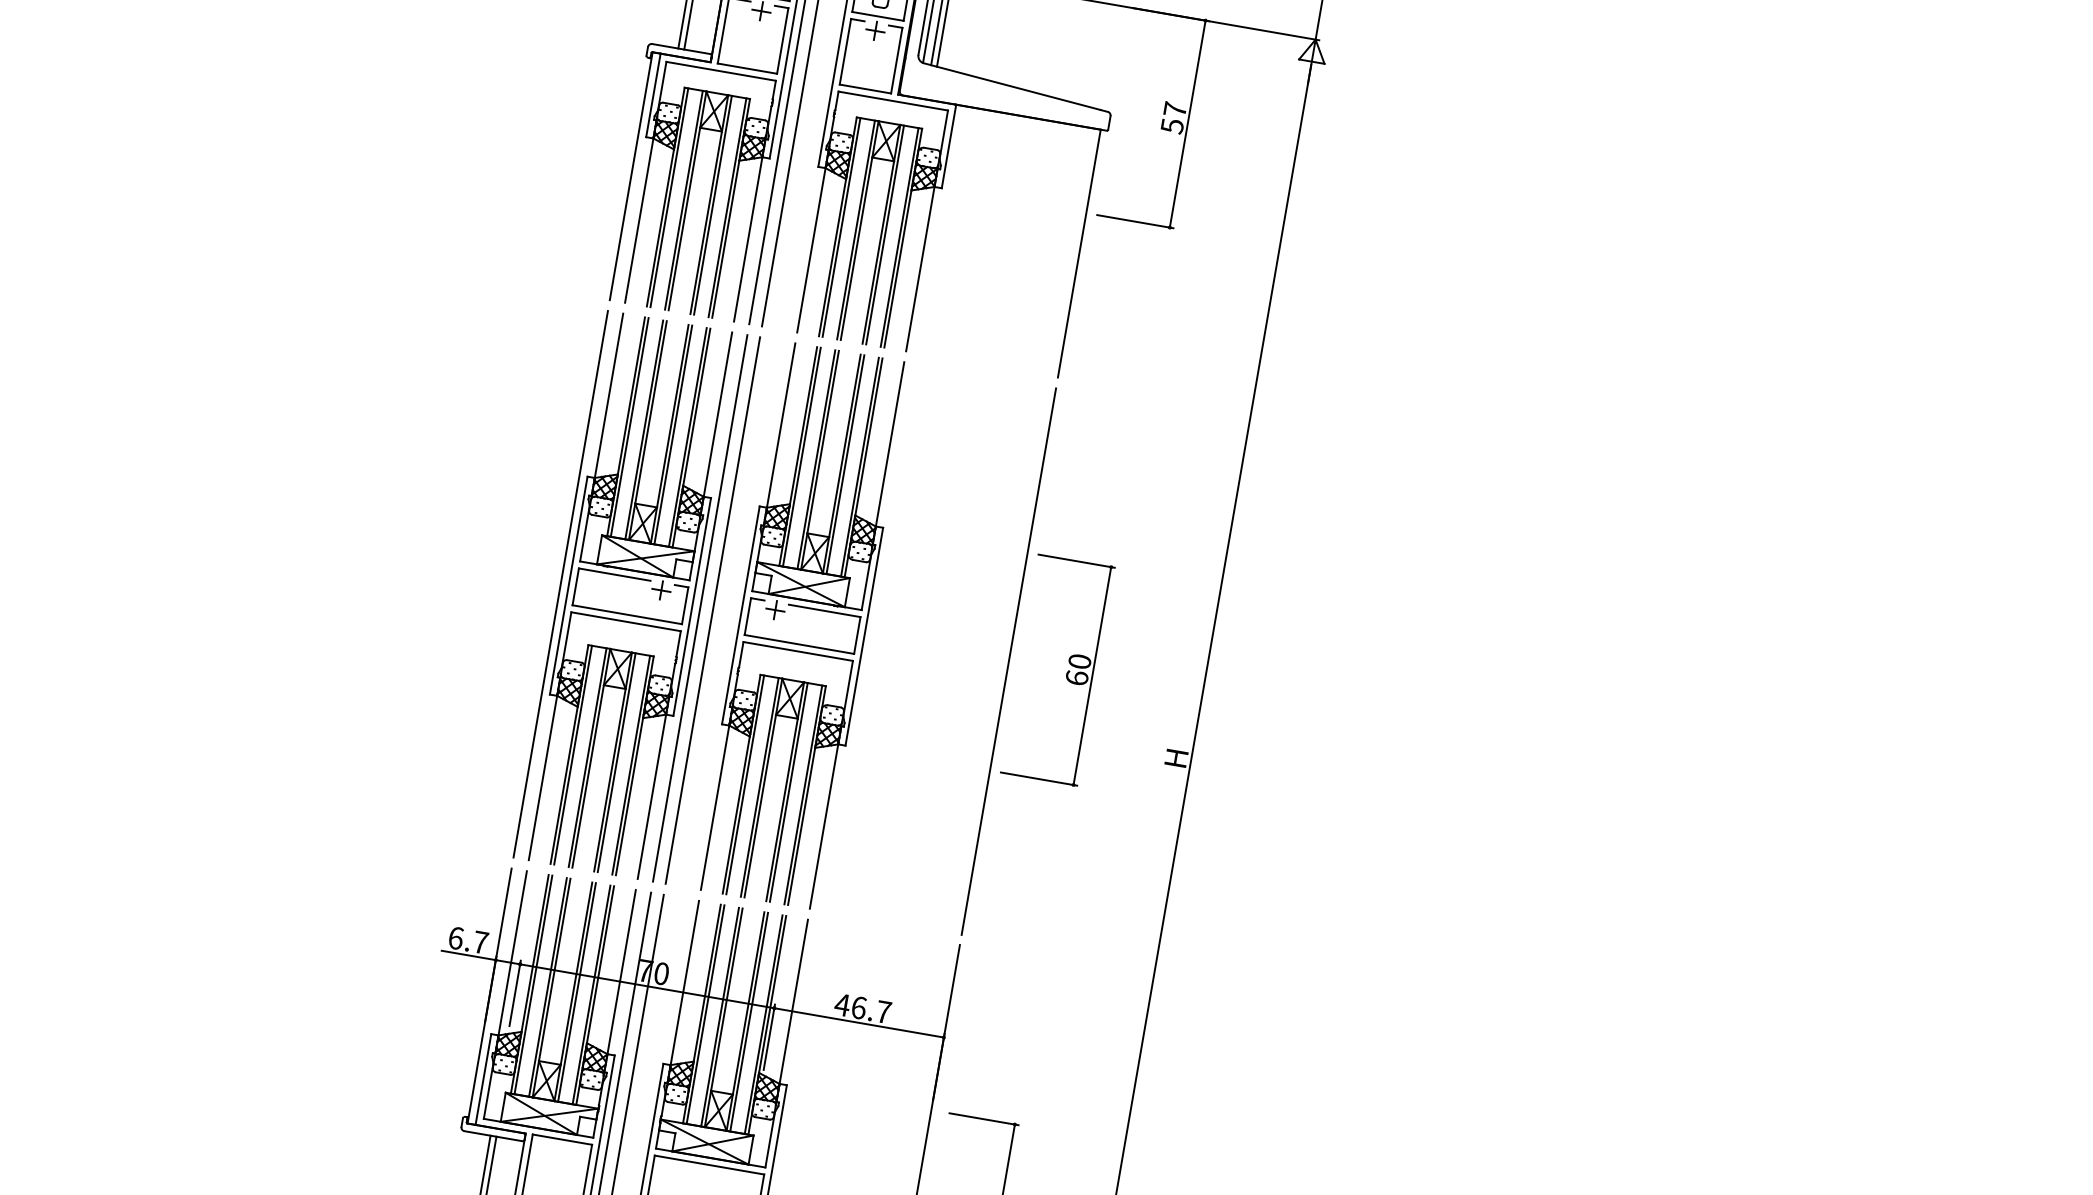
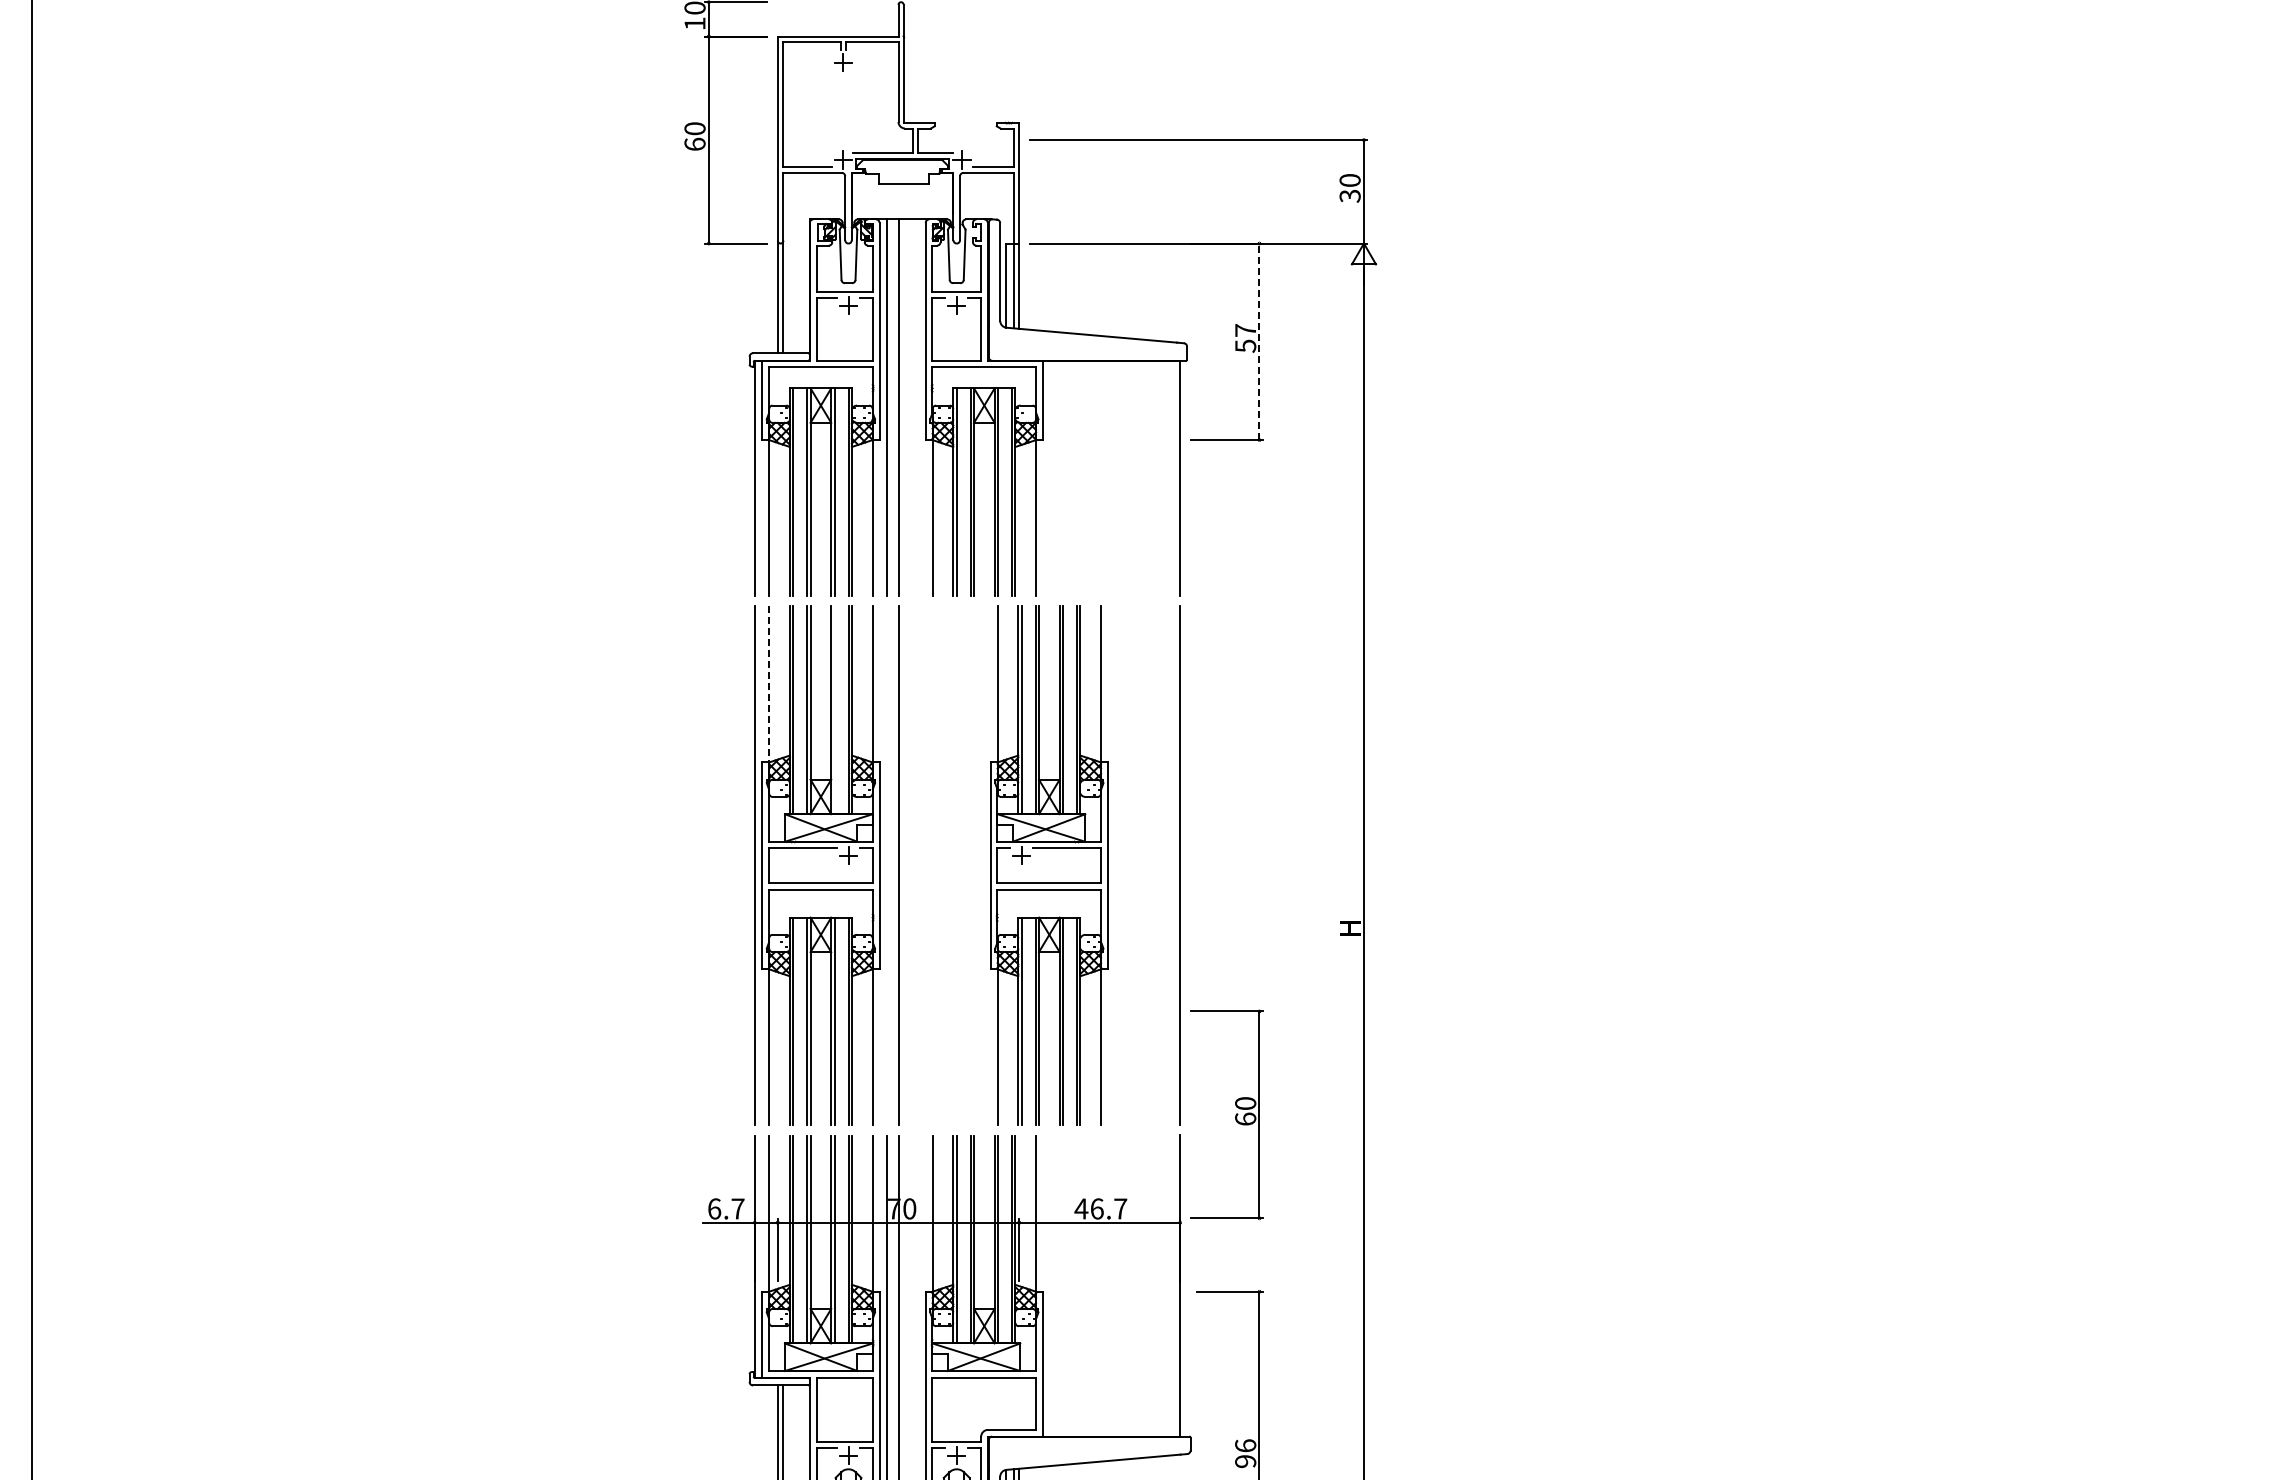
line: (1187, 123) -> (1259, 341), solid -> dashed
line: (609, 396) -> (769, 685), solid -> dashed
line: (673, 435) -> (834, 710), removed
line: (700, 608) -> (887, 865), removed
part: (802, 625) -> (1049, 865), moved
part: (1067, 672) -> (1235, 1115), moved

